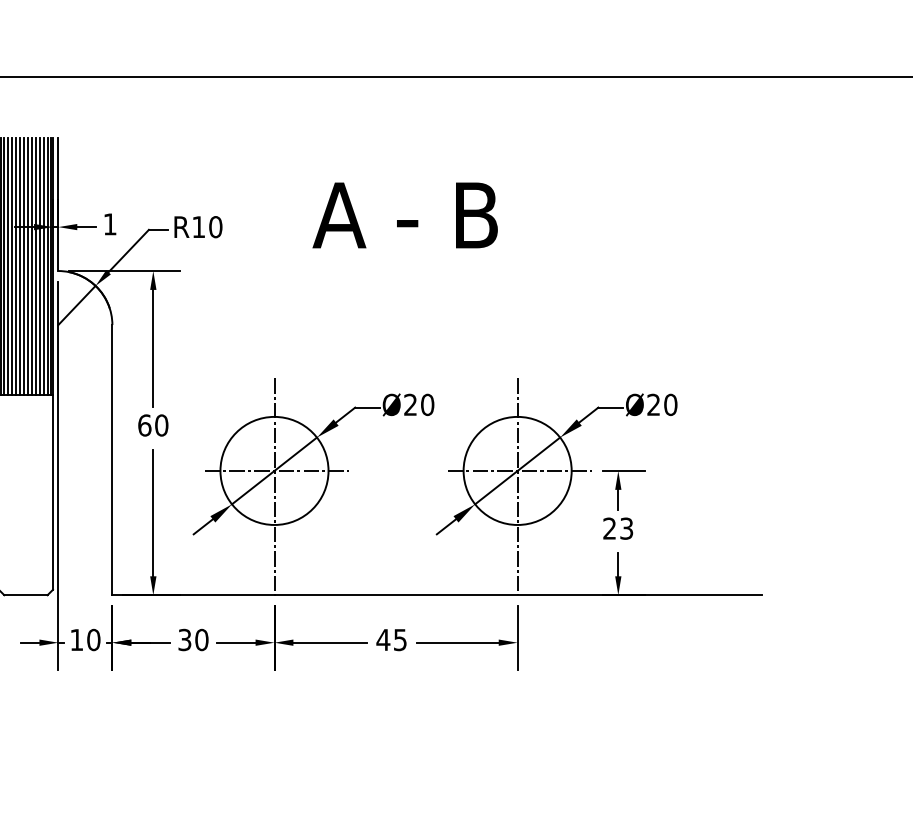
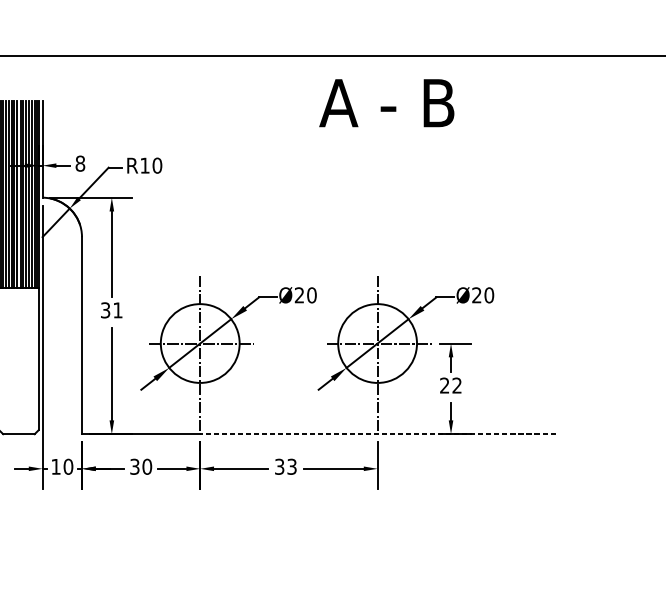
text: (404, 215) -> (386, 103), moved
text: (109, 224) -> (79, 163), 1 -> 8
text: (153, 425) -> (111, 310), 60 -> 31
text: (626, 528) -> (456, 385), 23 -> 22
line: (518, 595) -> (378, 434), solid -> dashed
text: (391, 639) -> (285, 466), 45 -> 33

